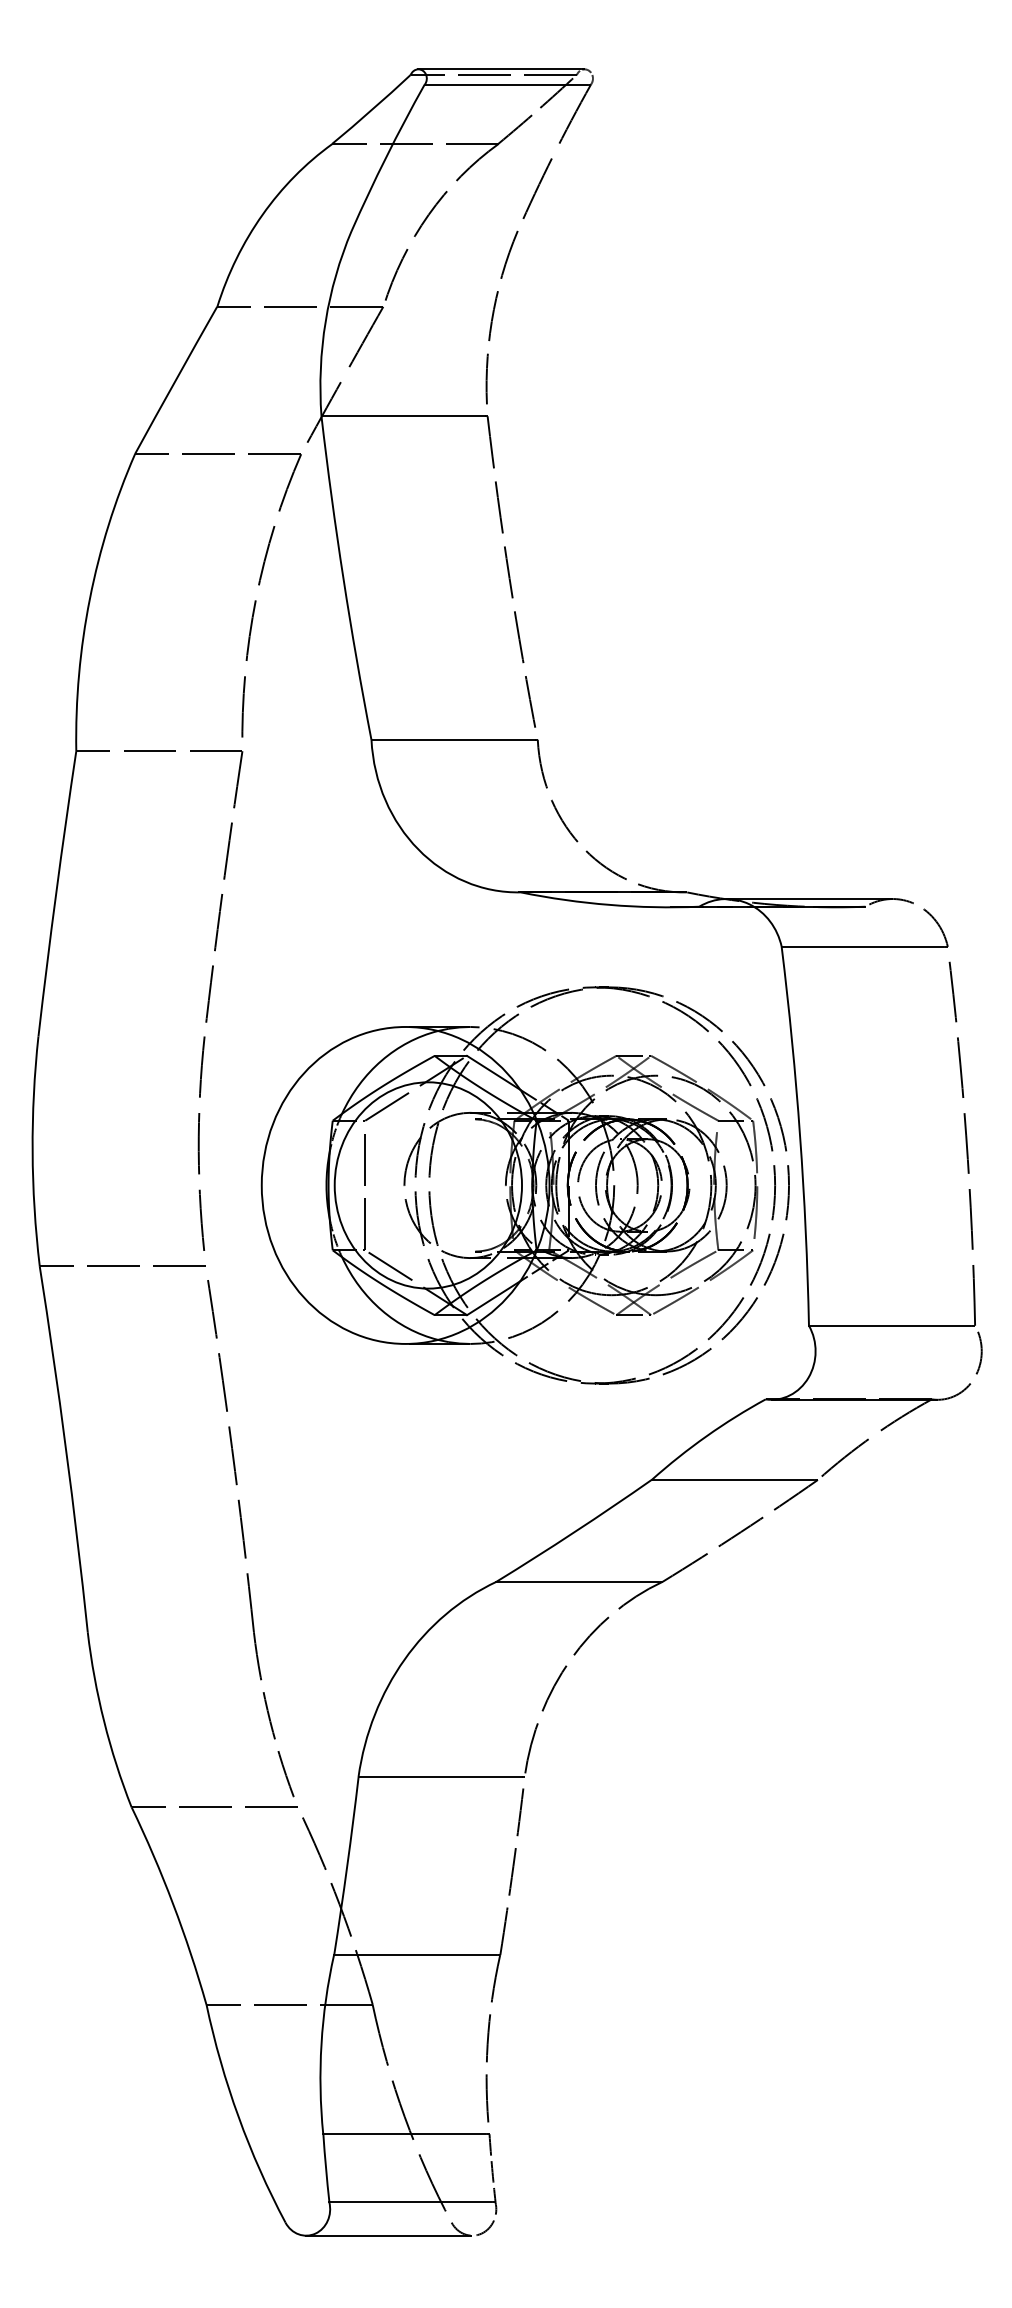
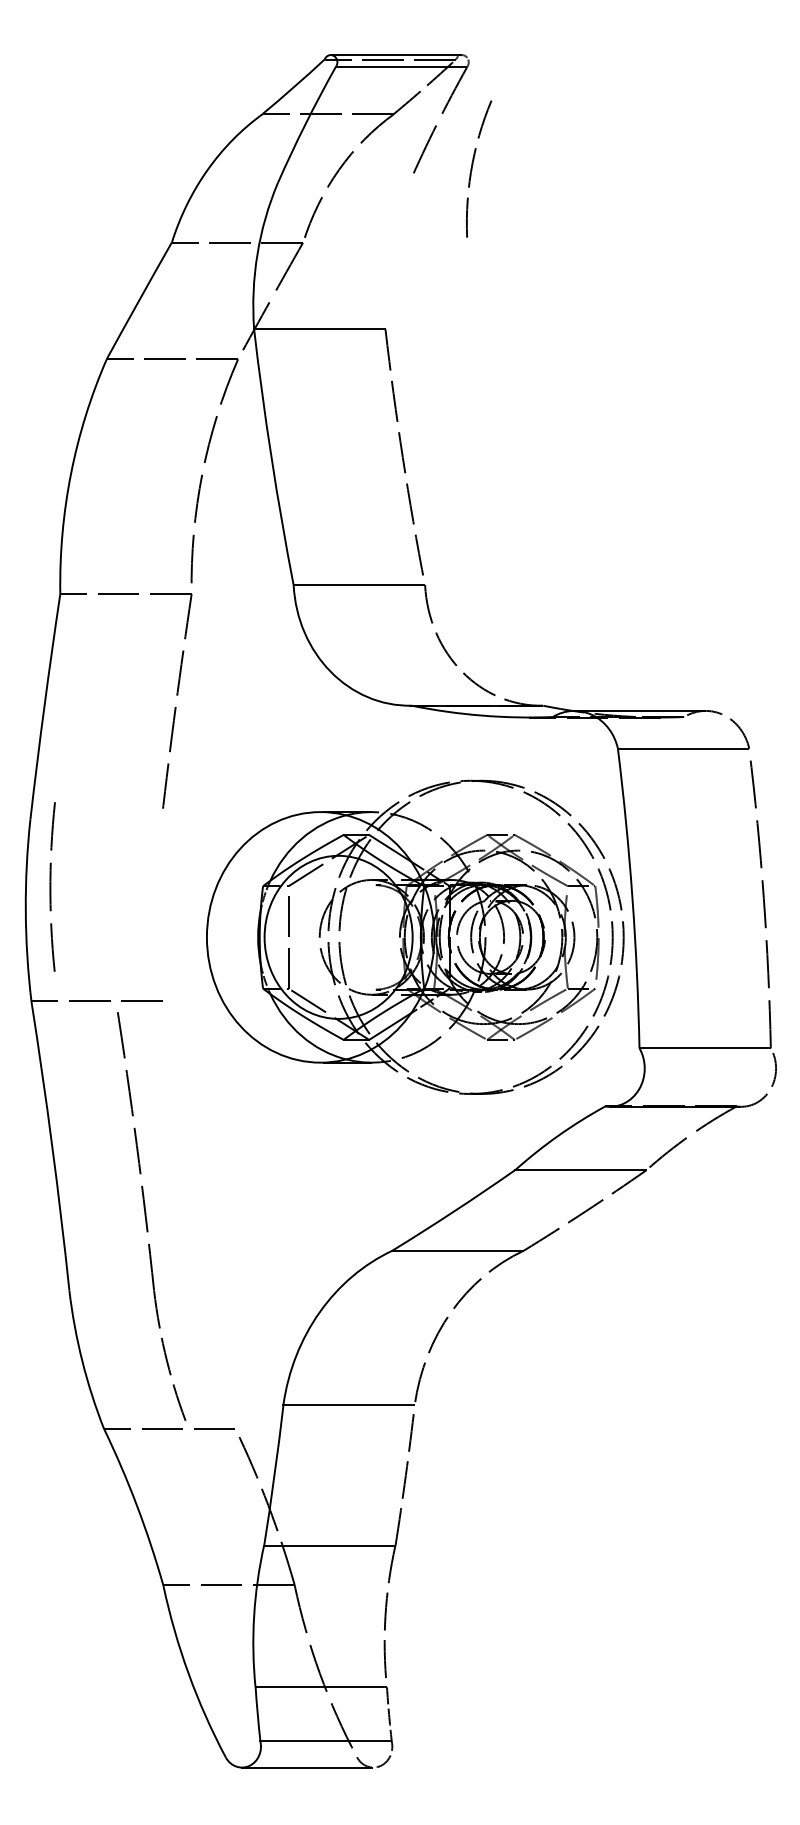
curve: (493, 317) -> (472, 169), moved
curve: (199, 1143) -> (50, 886), moved
part: (250, 1538) -> (151, 1216), moved

